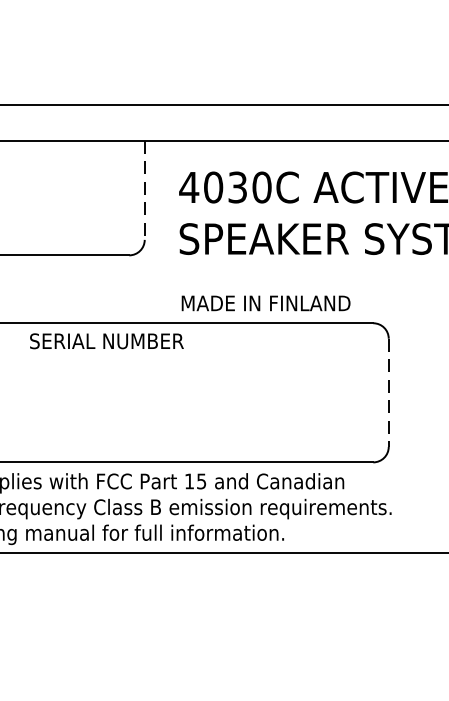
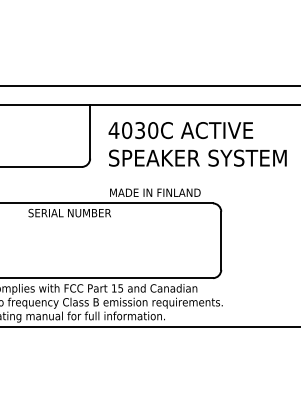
line: (145, 191) -> (90, 132), dashed -> solid
line: (389, 394) -> (221, 241), dashed -> solid

